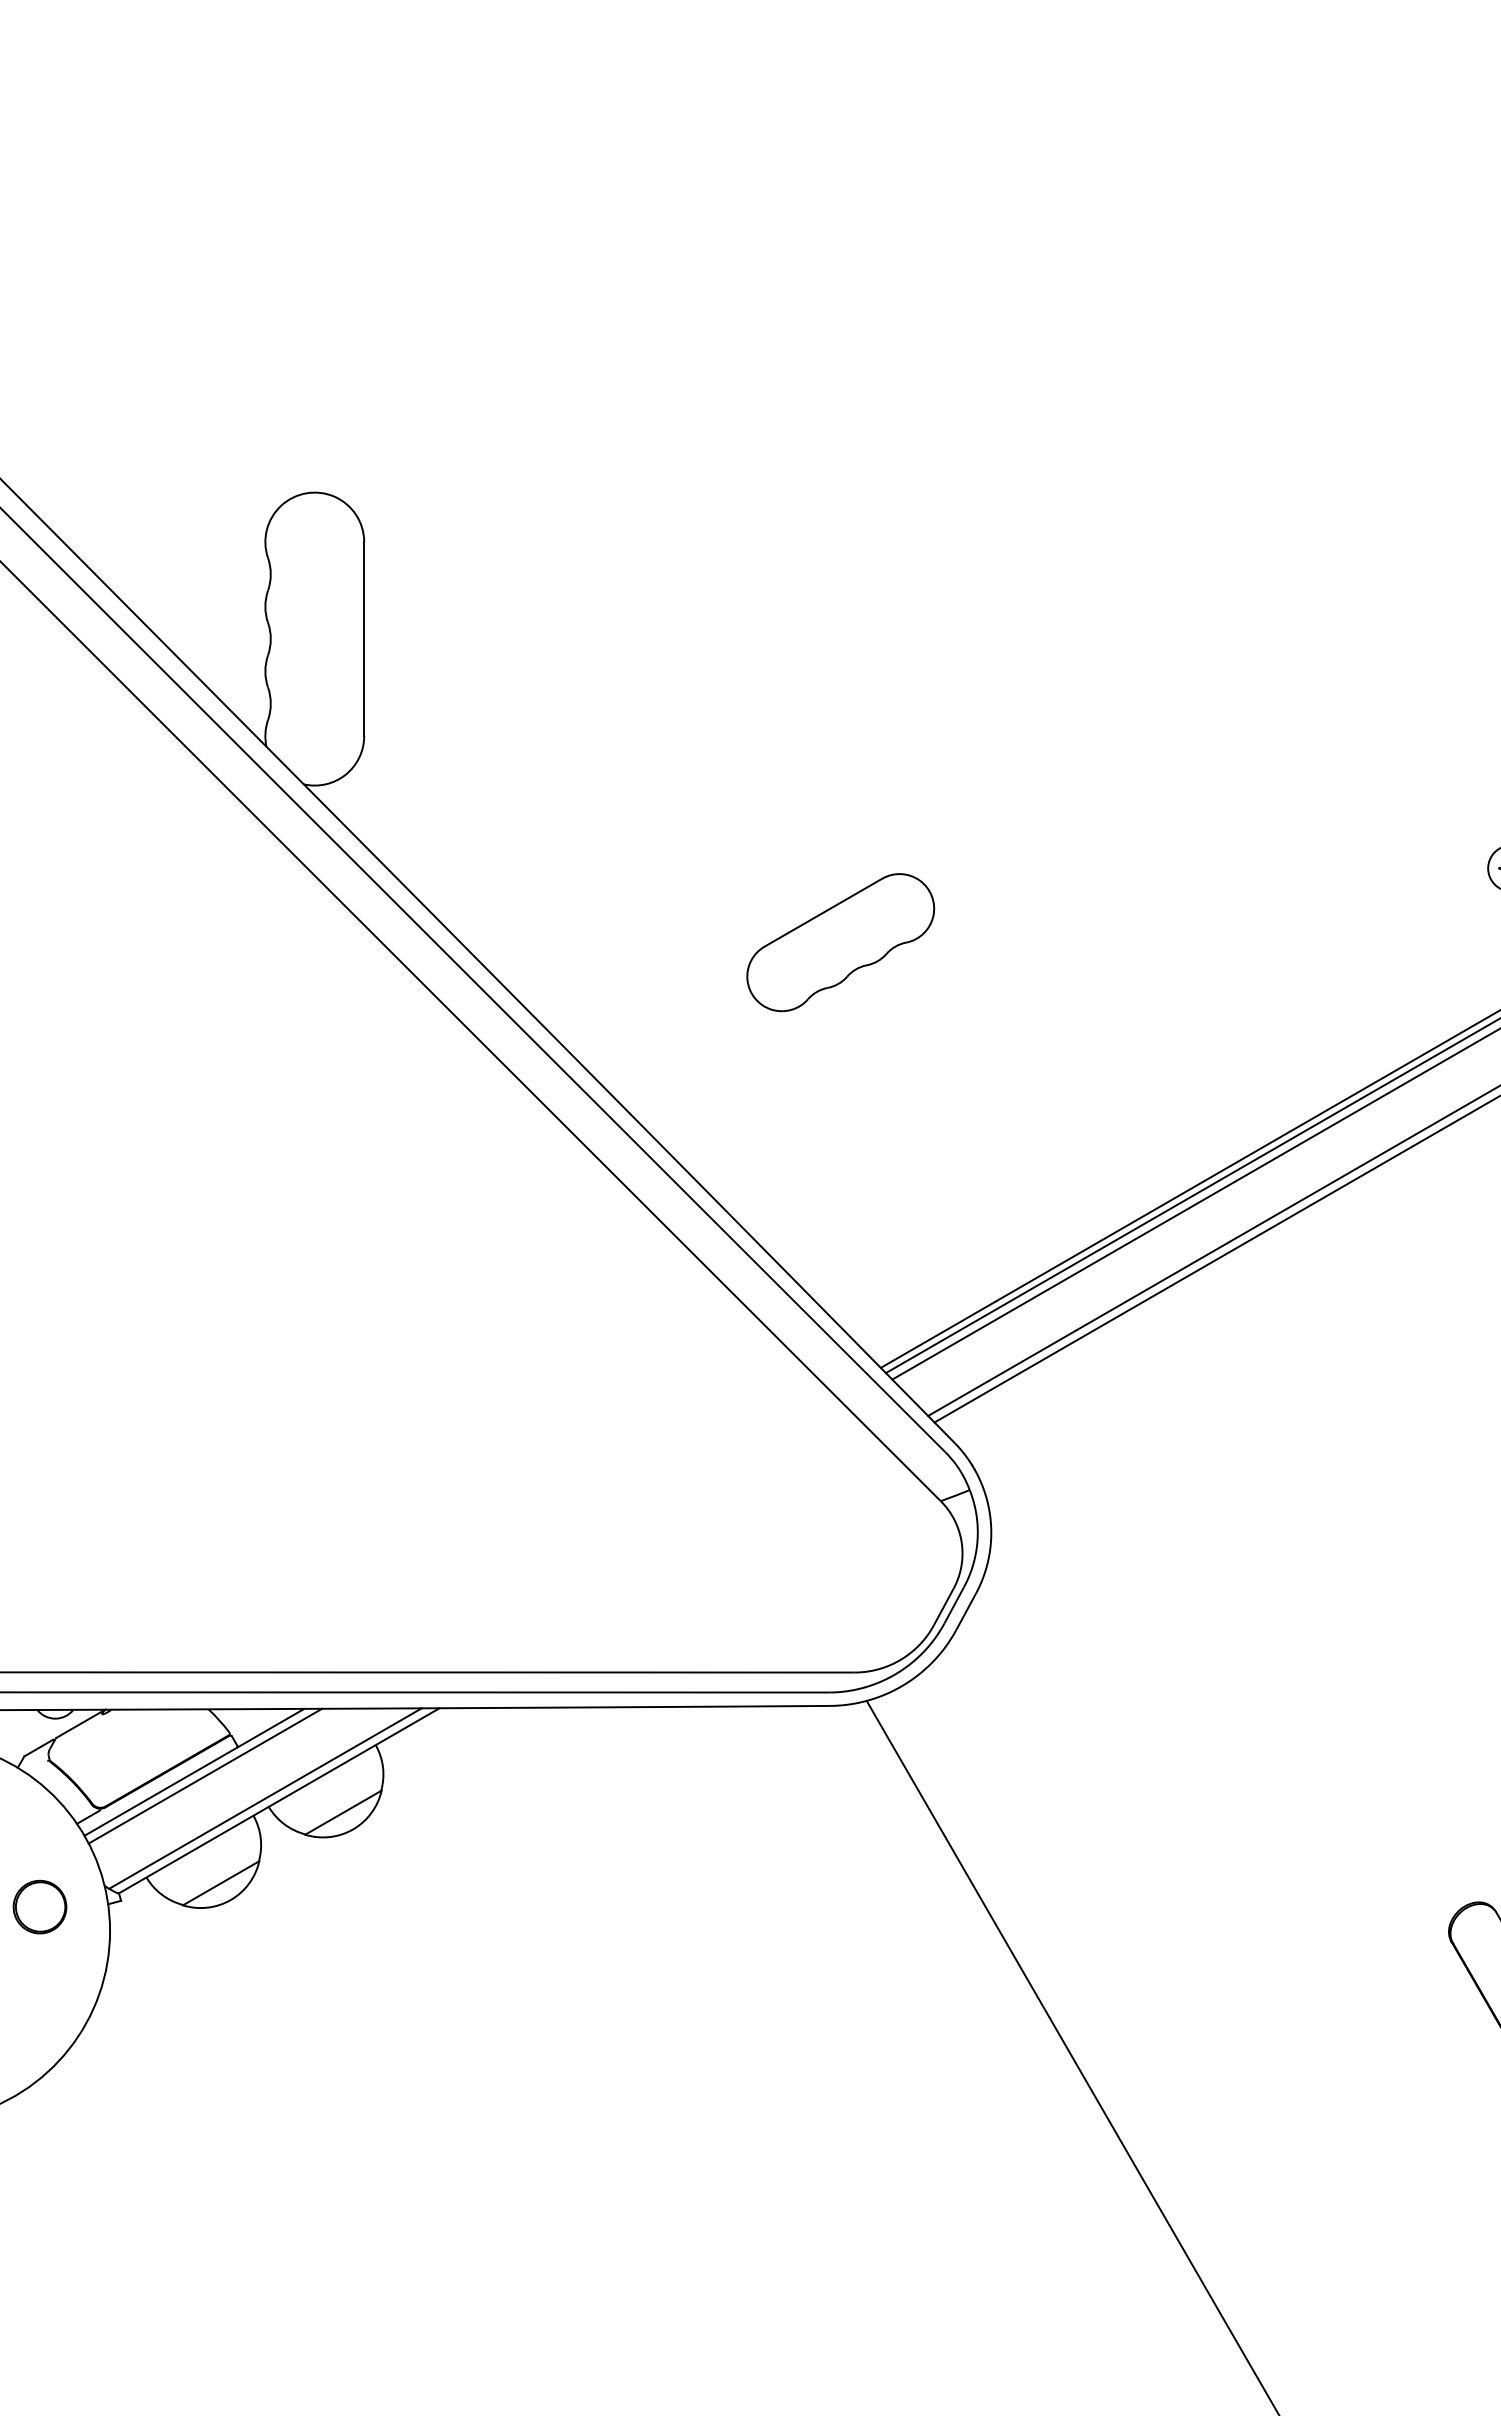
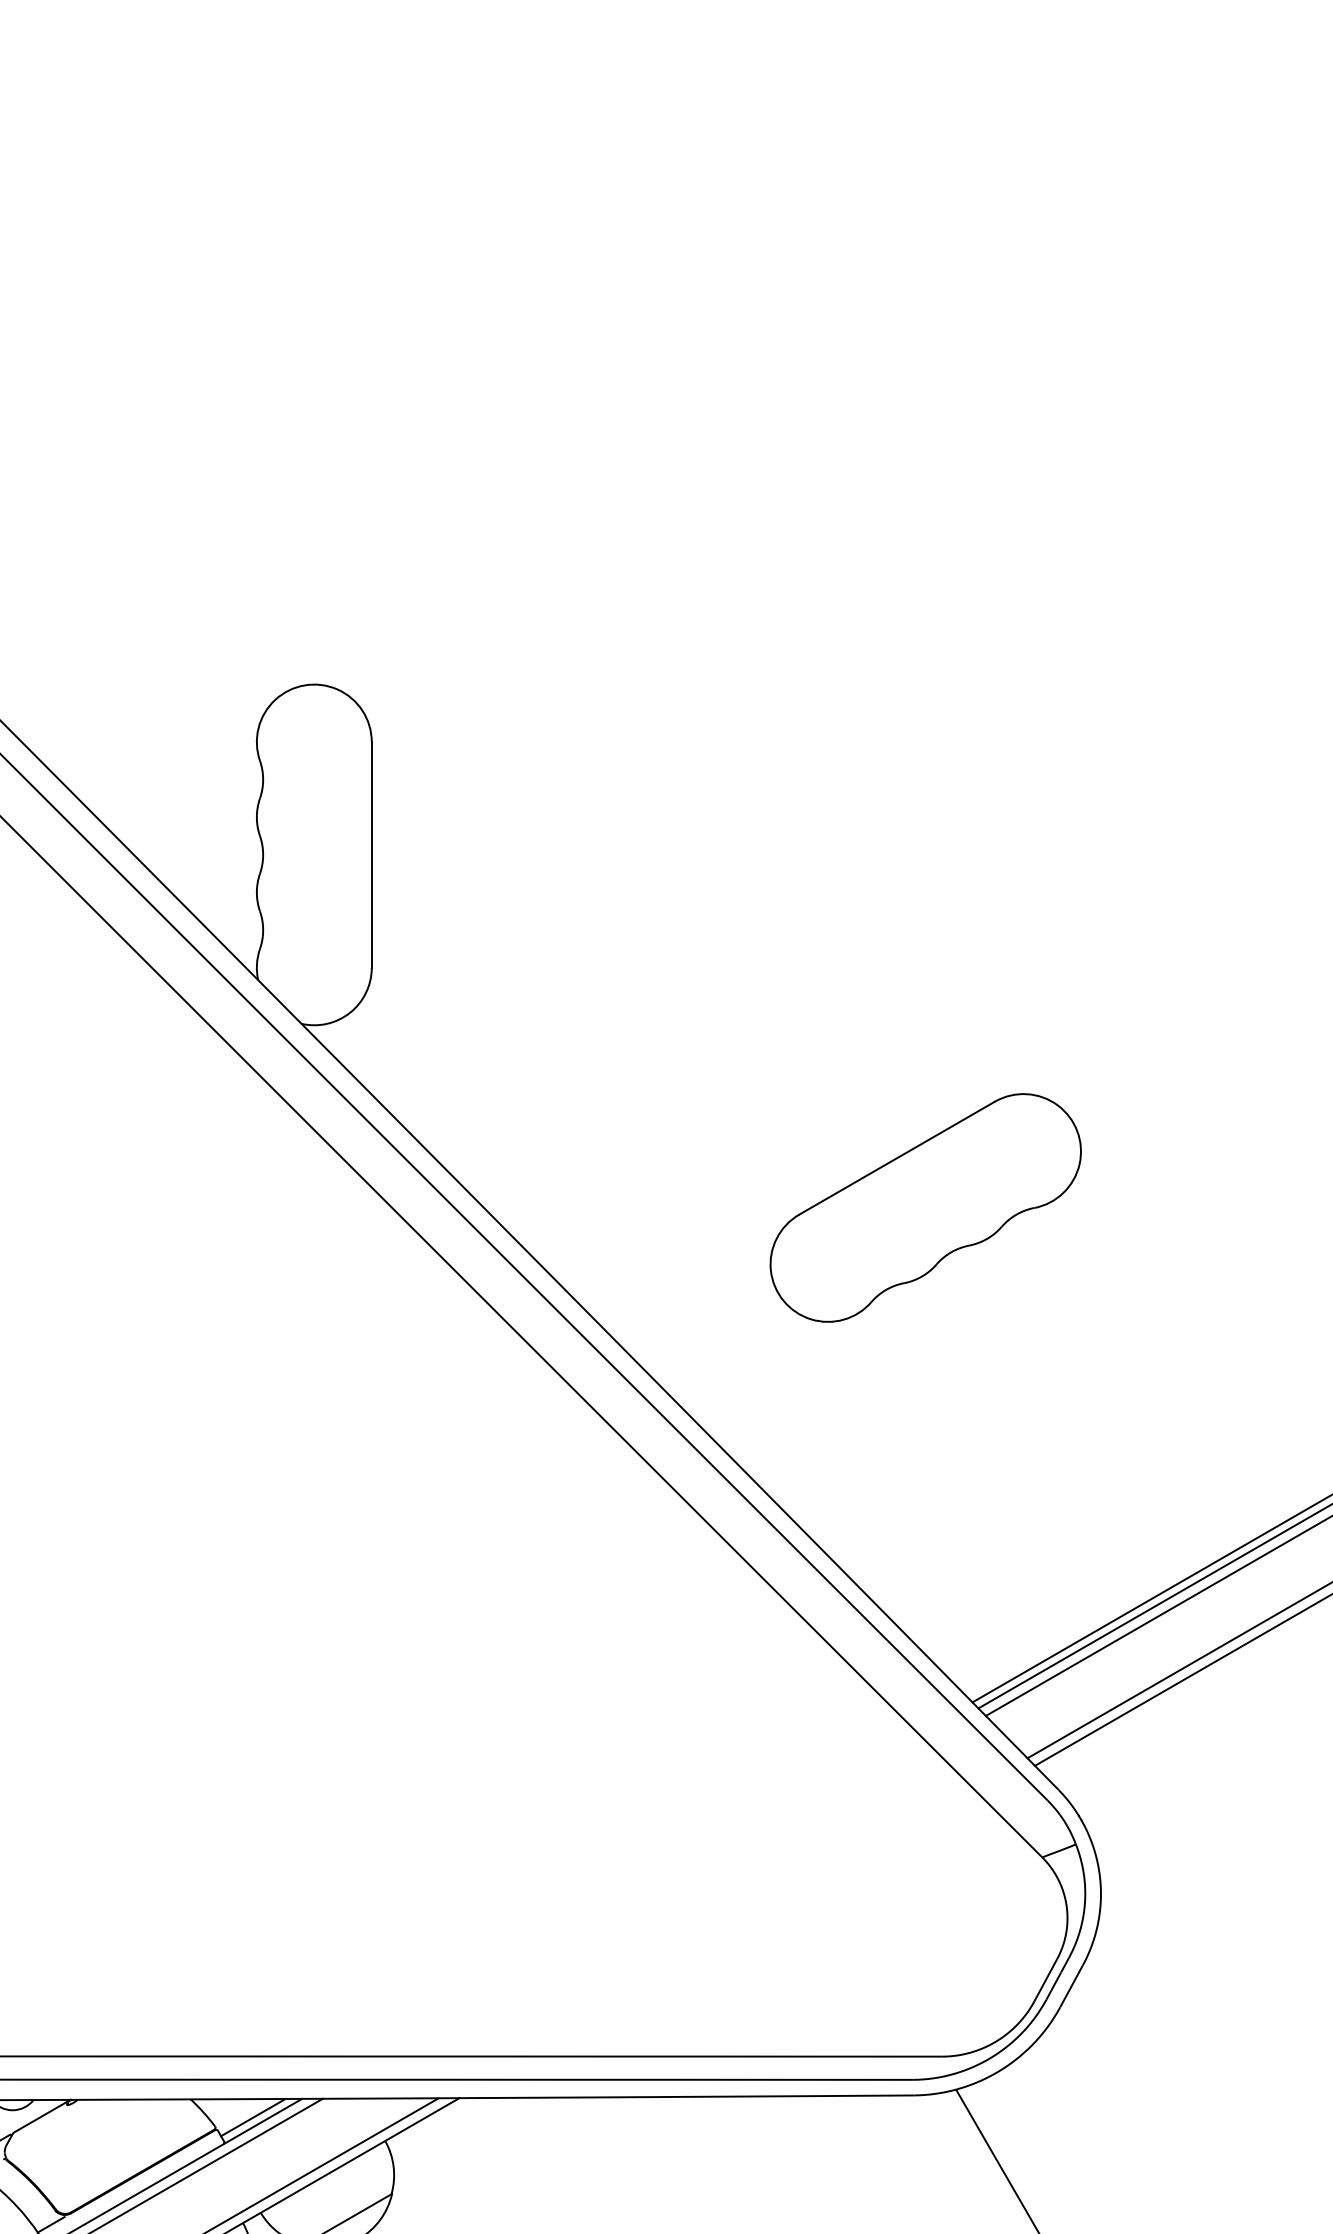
part: (840, 942) -> (925, 1207), size x1.43
line: (262, 1724) -> (253, 2117), added

